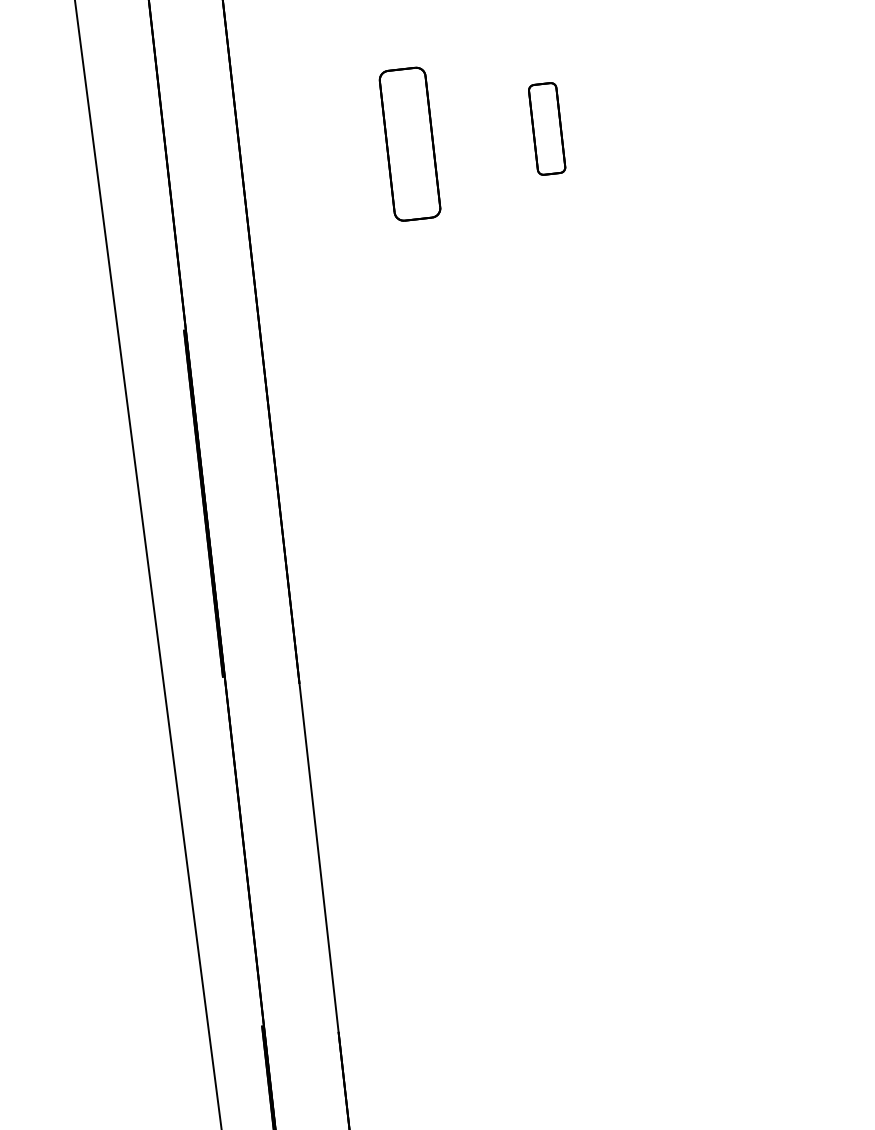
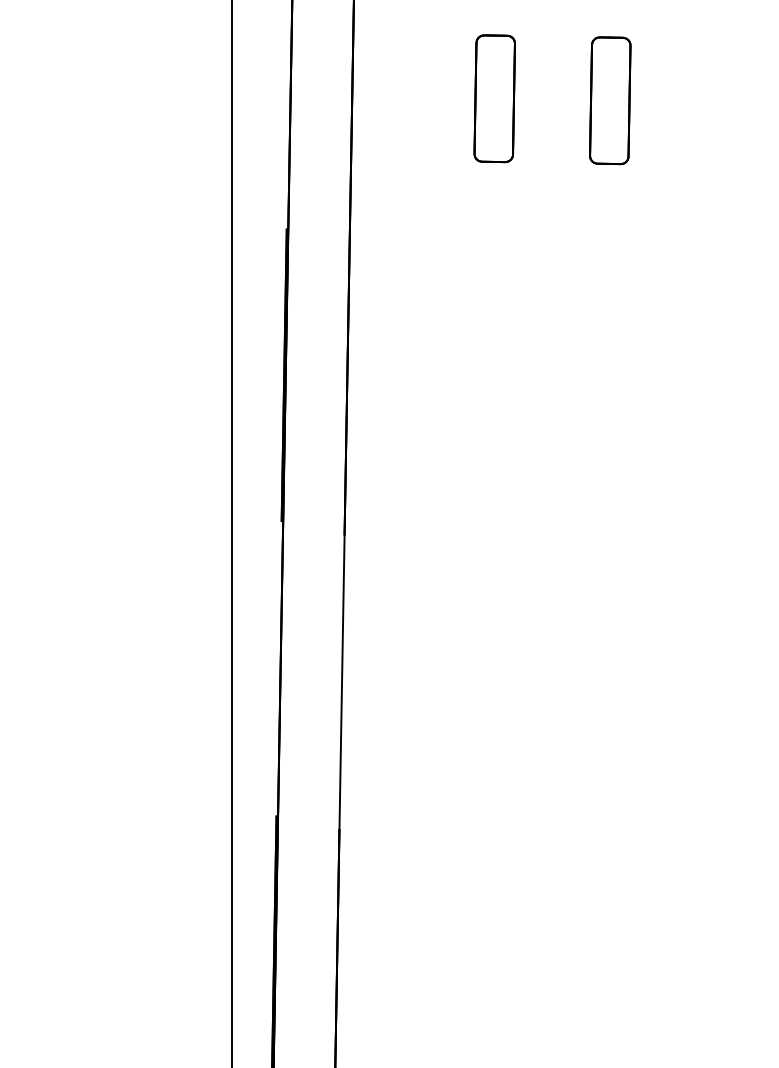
part: (547, 128) -> (610, 100), size x1.67

